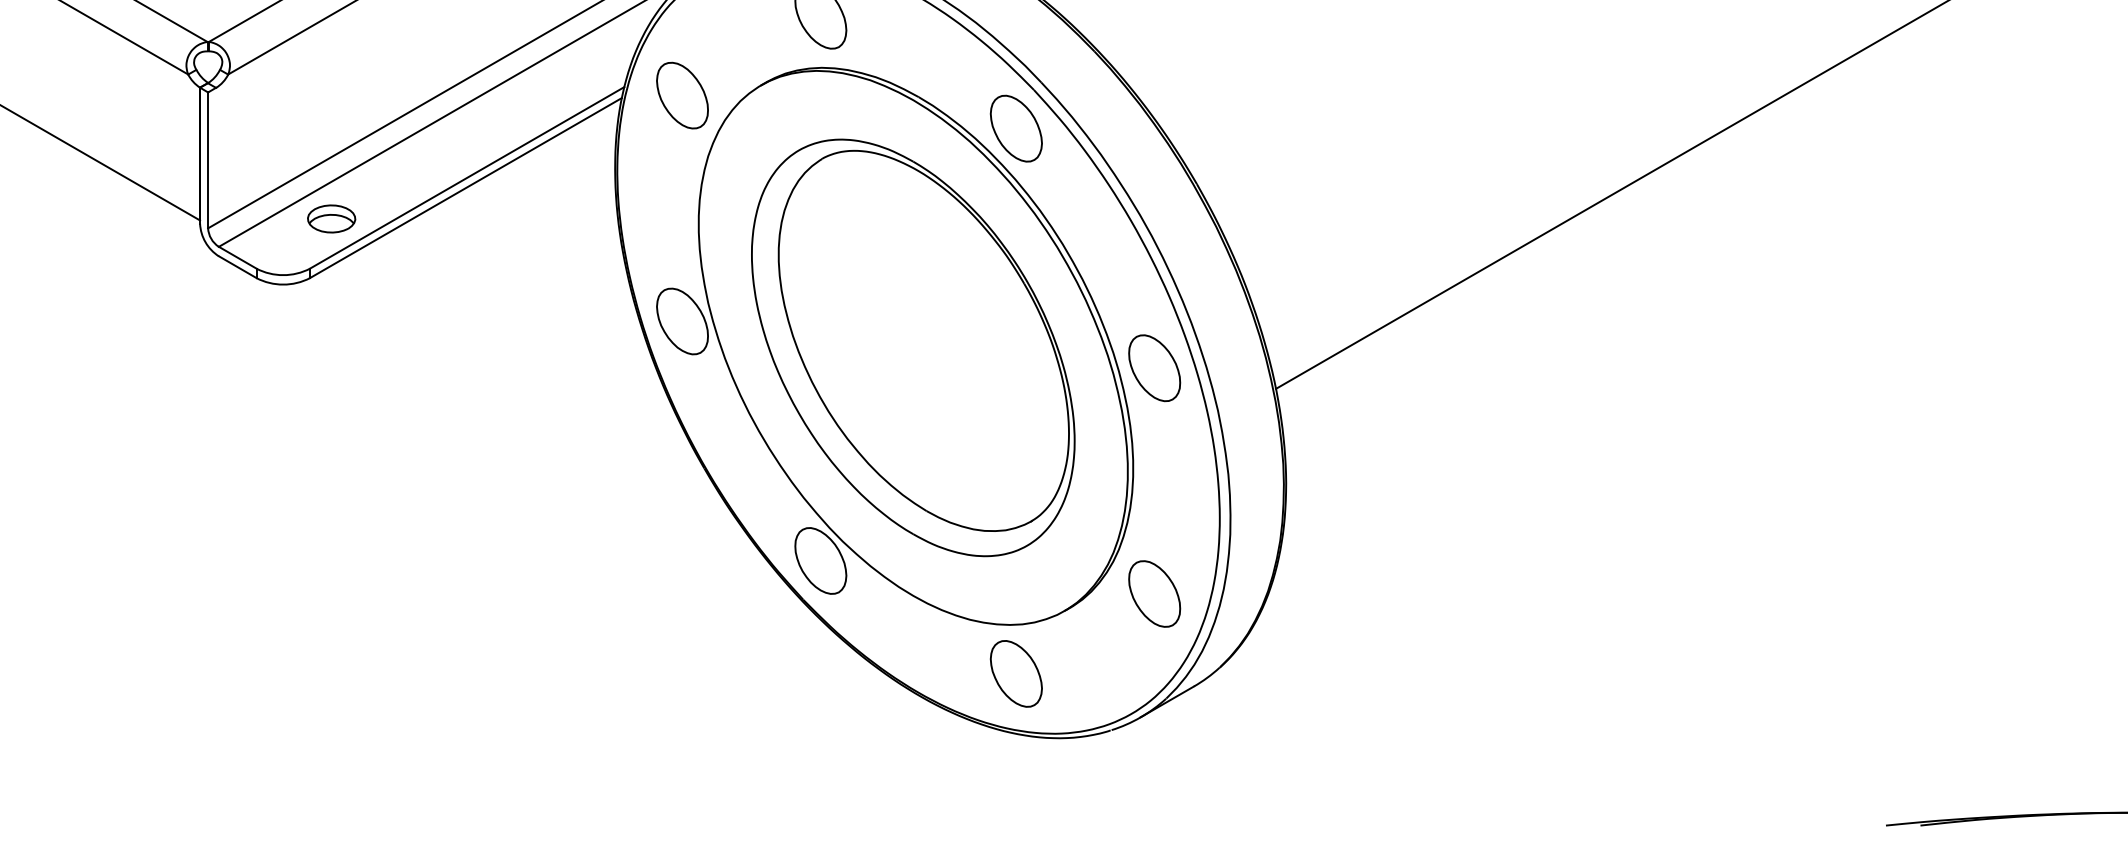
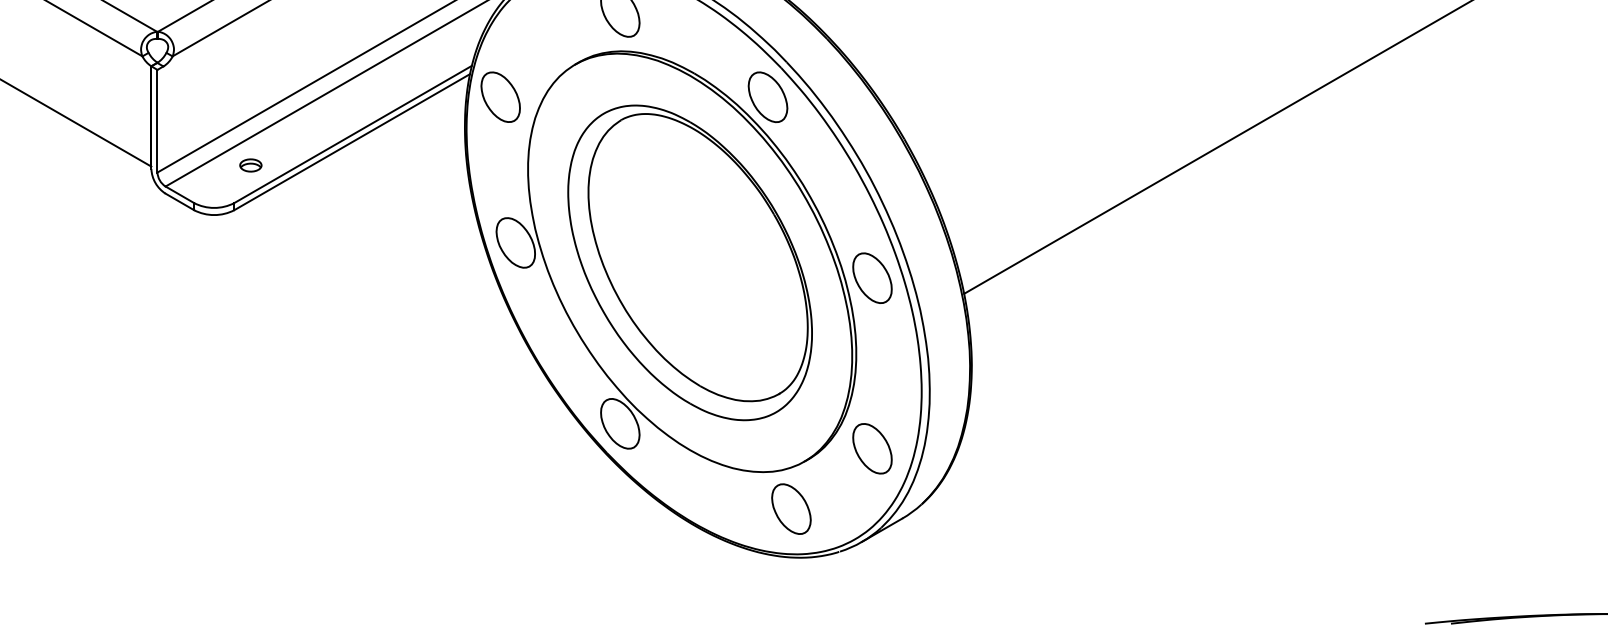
part: (682, 95) -> (500, 97), moved
part: (331, 218) -> (250, 165), size x0.6
part: (1015, 673) -> (790, 508), moved

